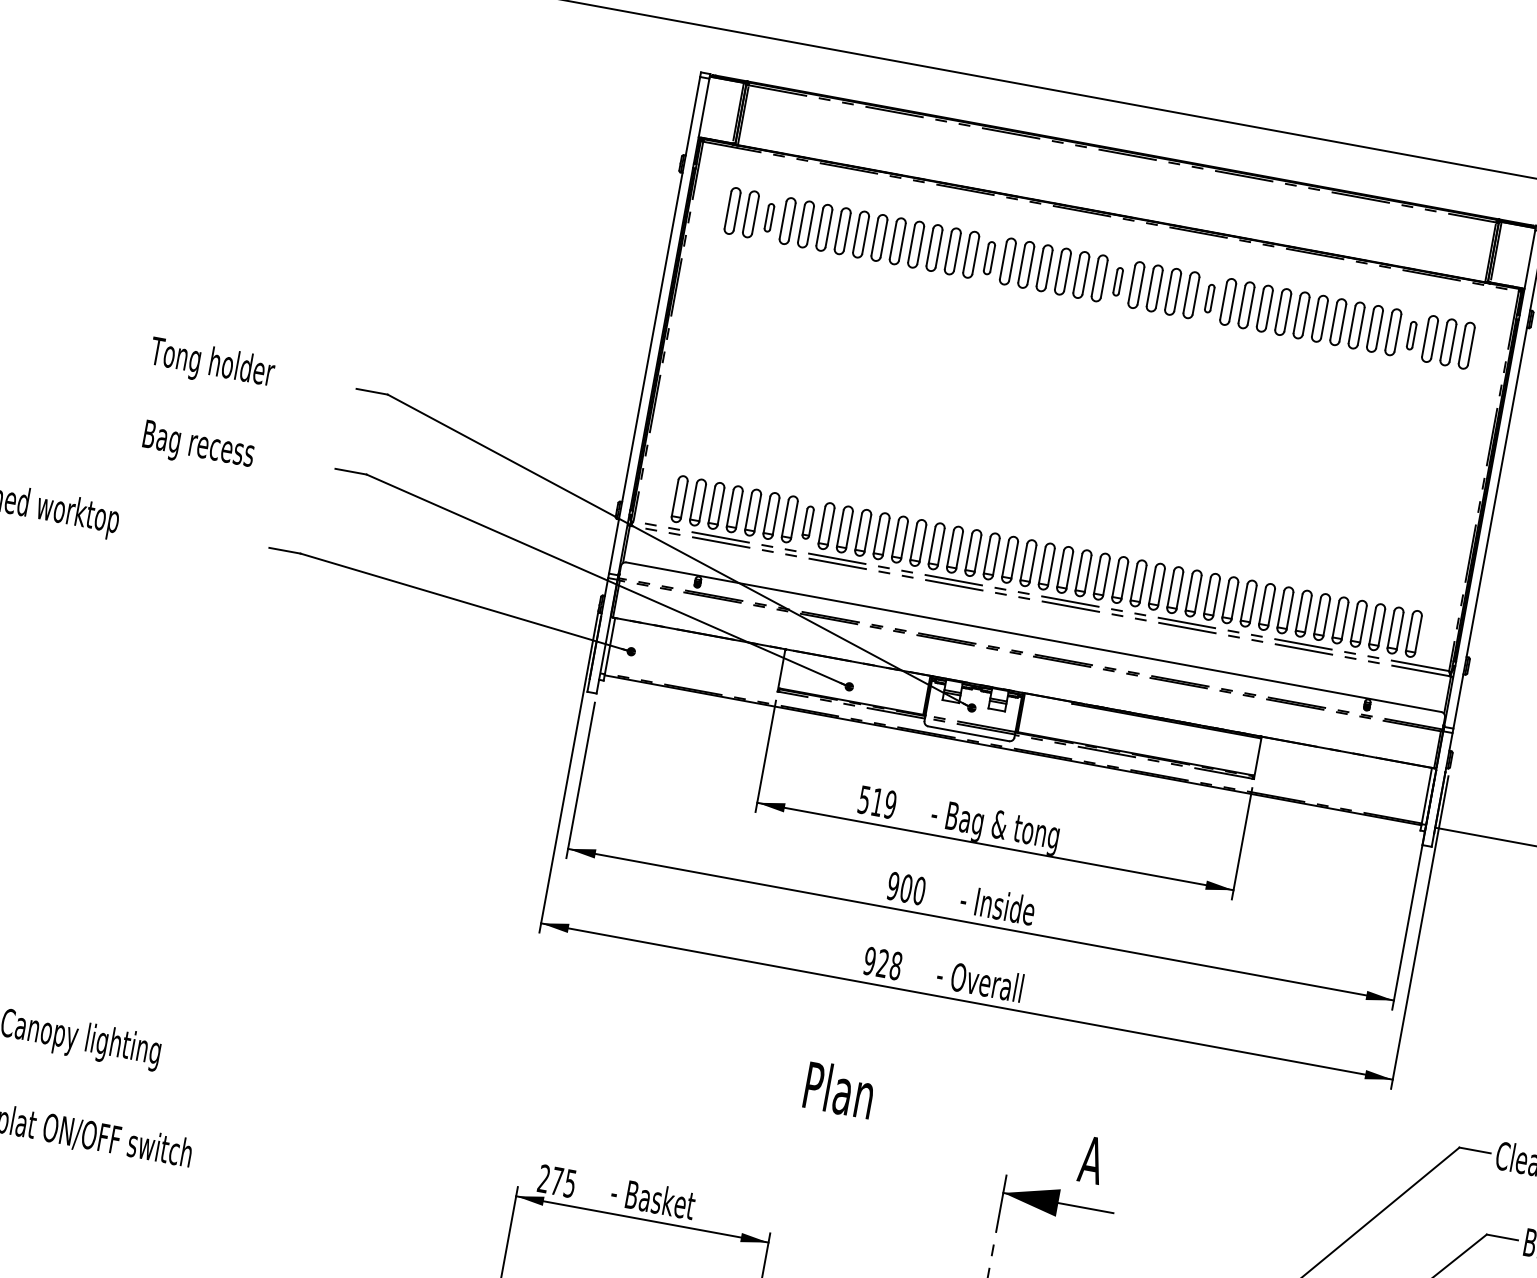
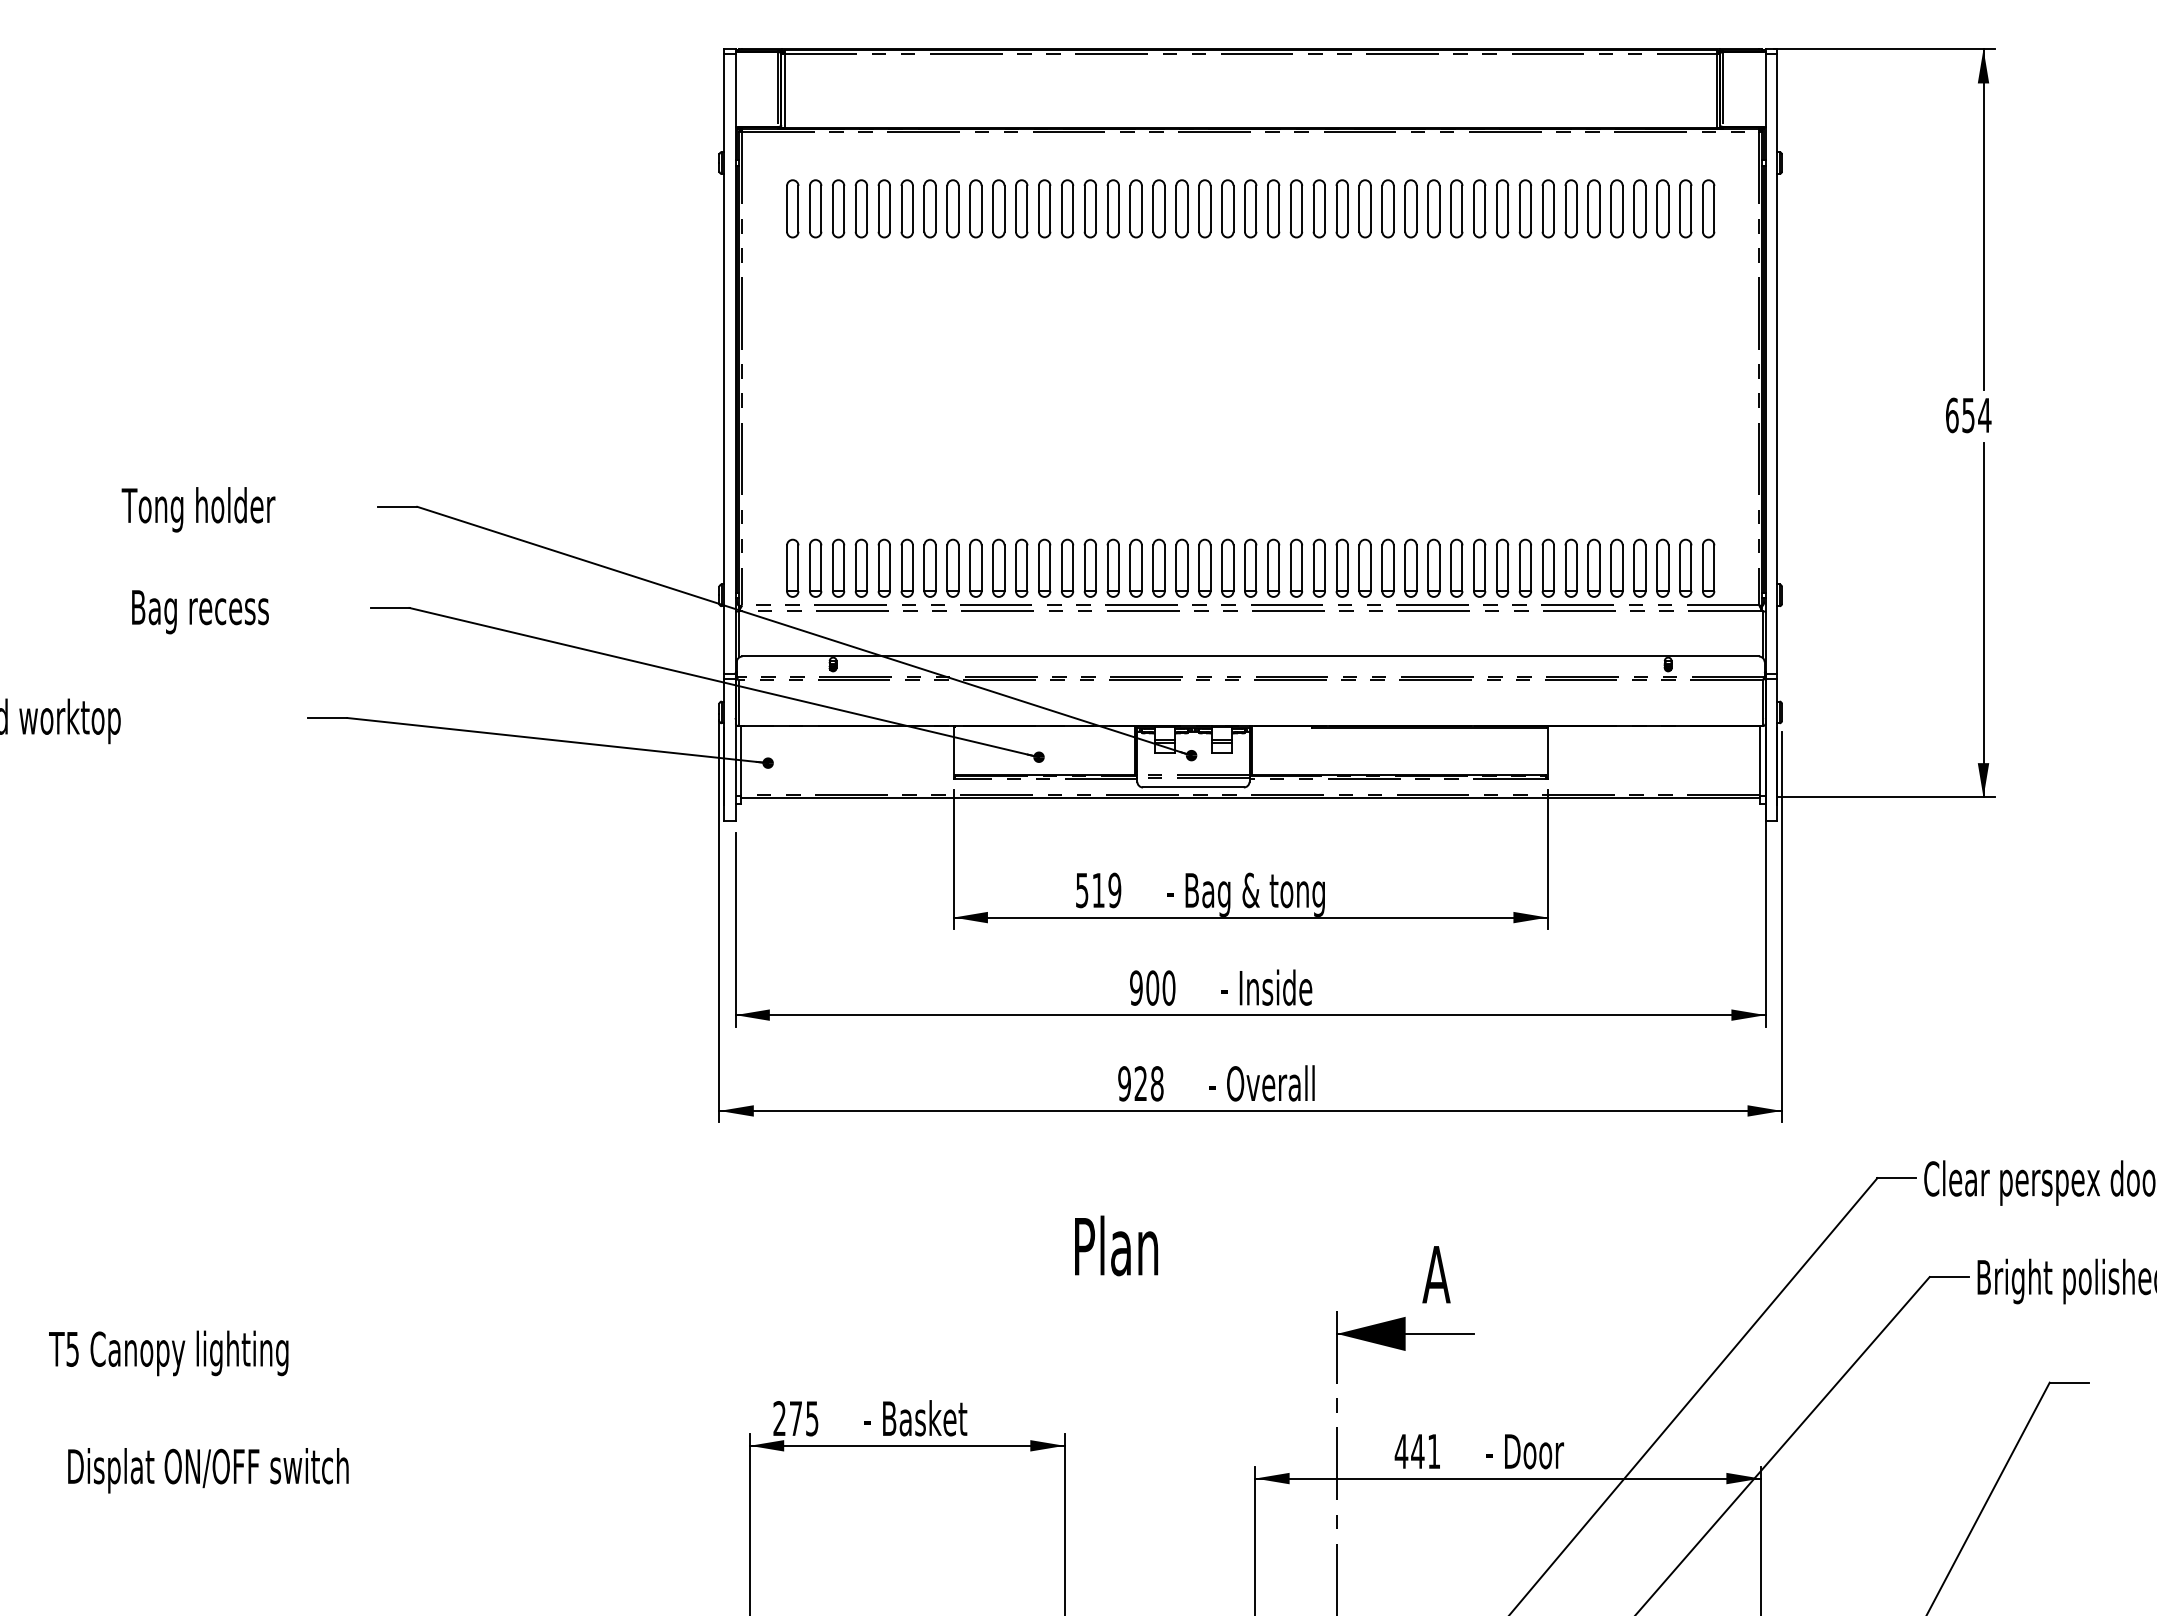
part: (769, 217) -> (838, 208), size x1.67
part: (988, 257) -> (1112, 208), size x1.43
part: (1118, 281) -> (1273, 208), size x1.67
part: (1209, 298) -> (1387, 208), size x1.67
part: (1411, 335) -> (1639, 208), size x1.67
part: (807, 522) -> (952, 567), size x1.43

